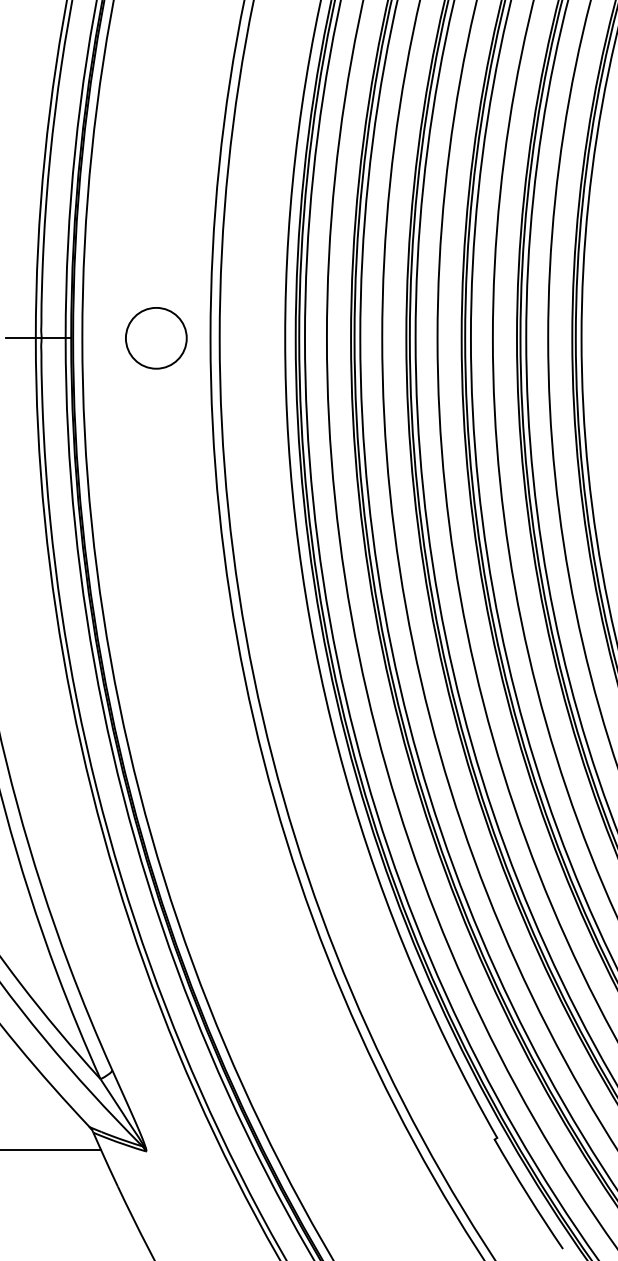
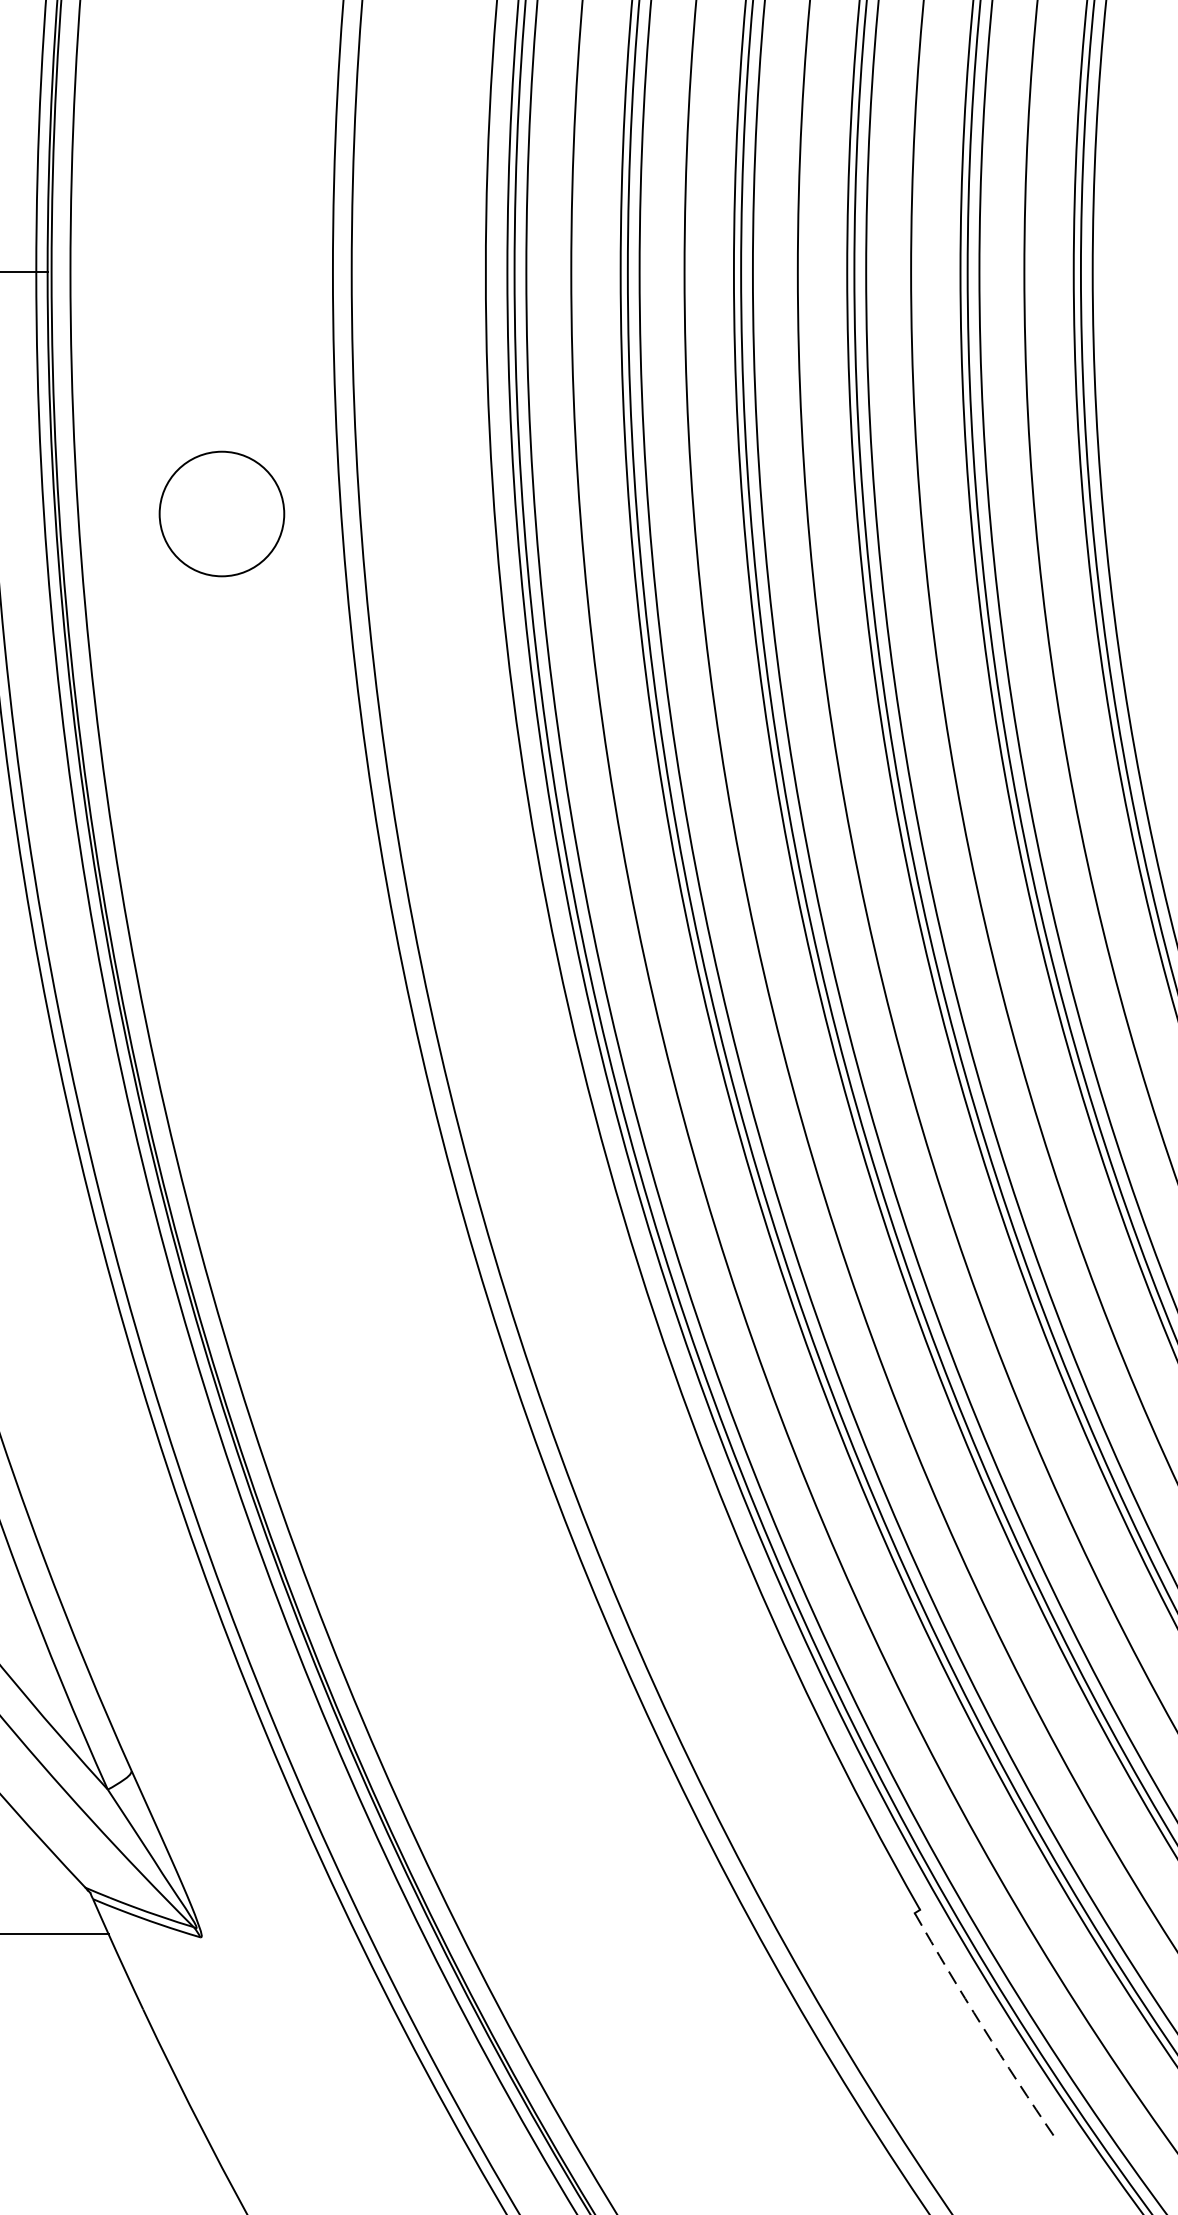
circle: (156, 338) -> (222, 514), moved
arc: (527, 1194) -> (982, 2025), solid -> dashed

